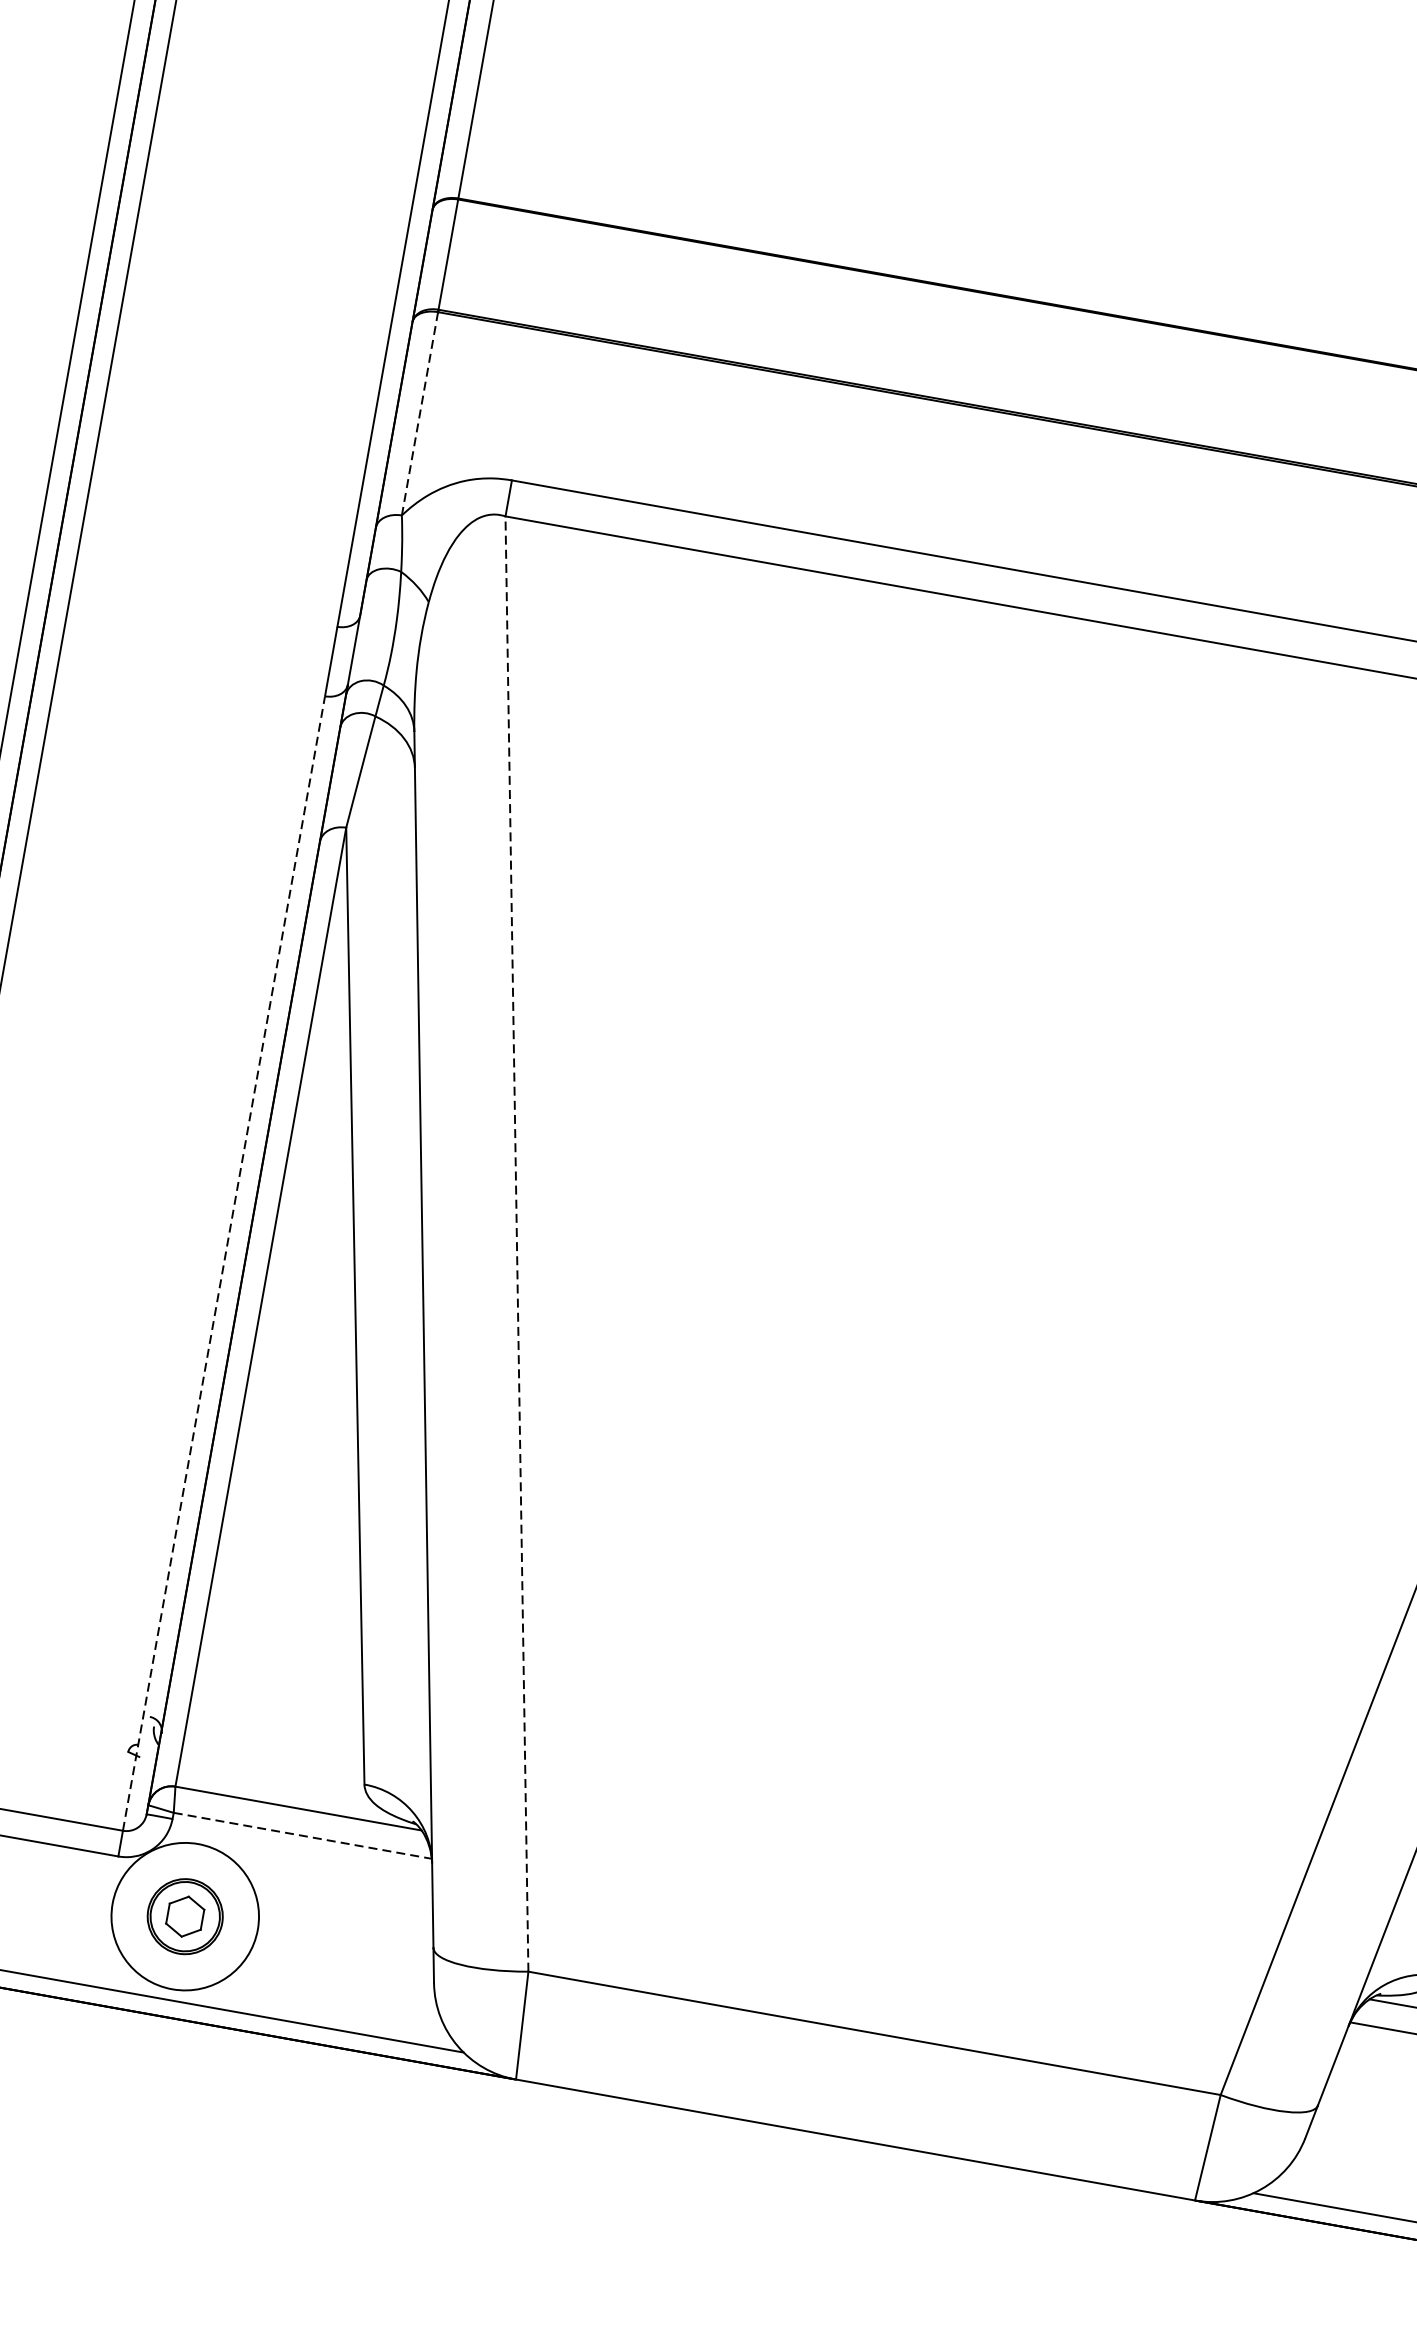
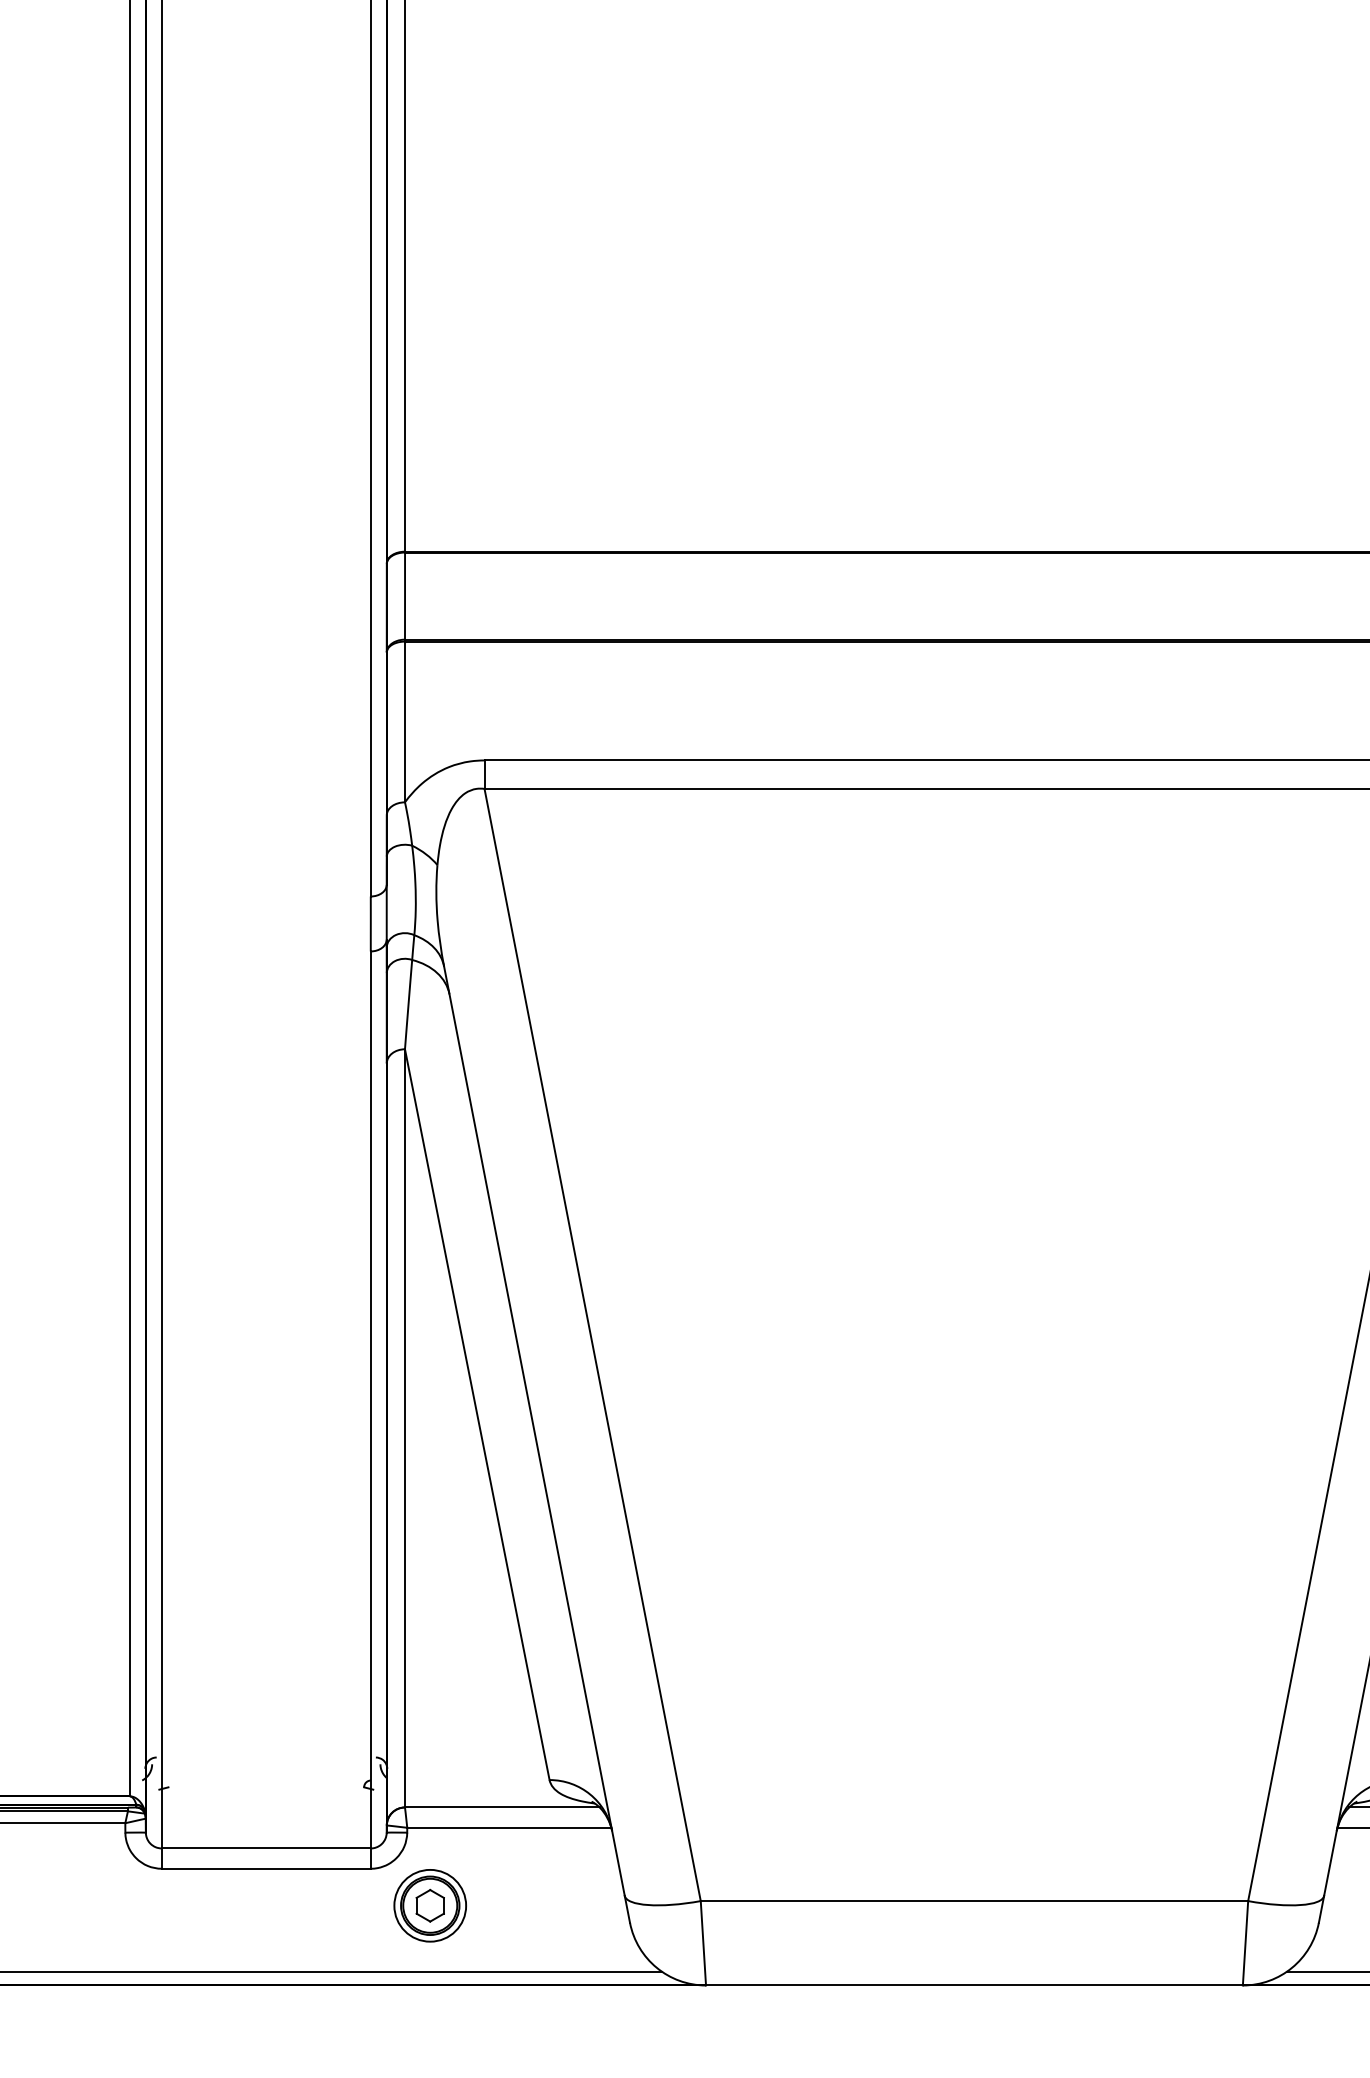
line: (419, 414) -> (404, 722), dashed -> solid
line: (516, 1244) -> (592, 1345), dashed -> solid
line: (223, 1262) -> (370, 1399), dashed -> solid
line: (303, 1835) -> (509, 1827), dashed -> solid
circle: (185, 1916) -> (430, 1905), size x0.62

